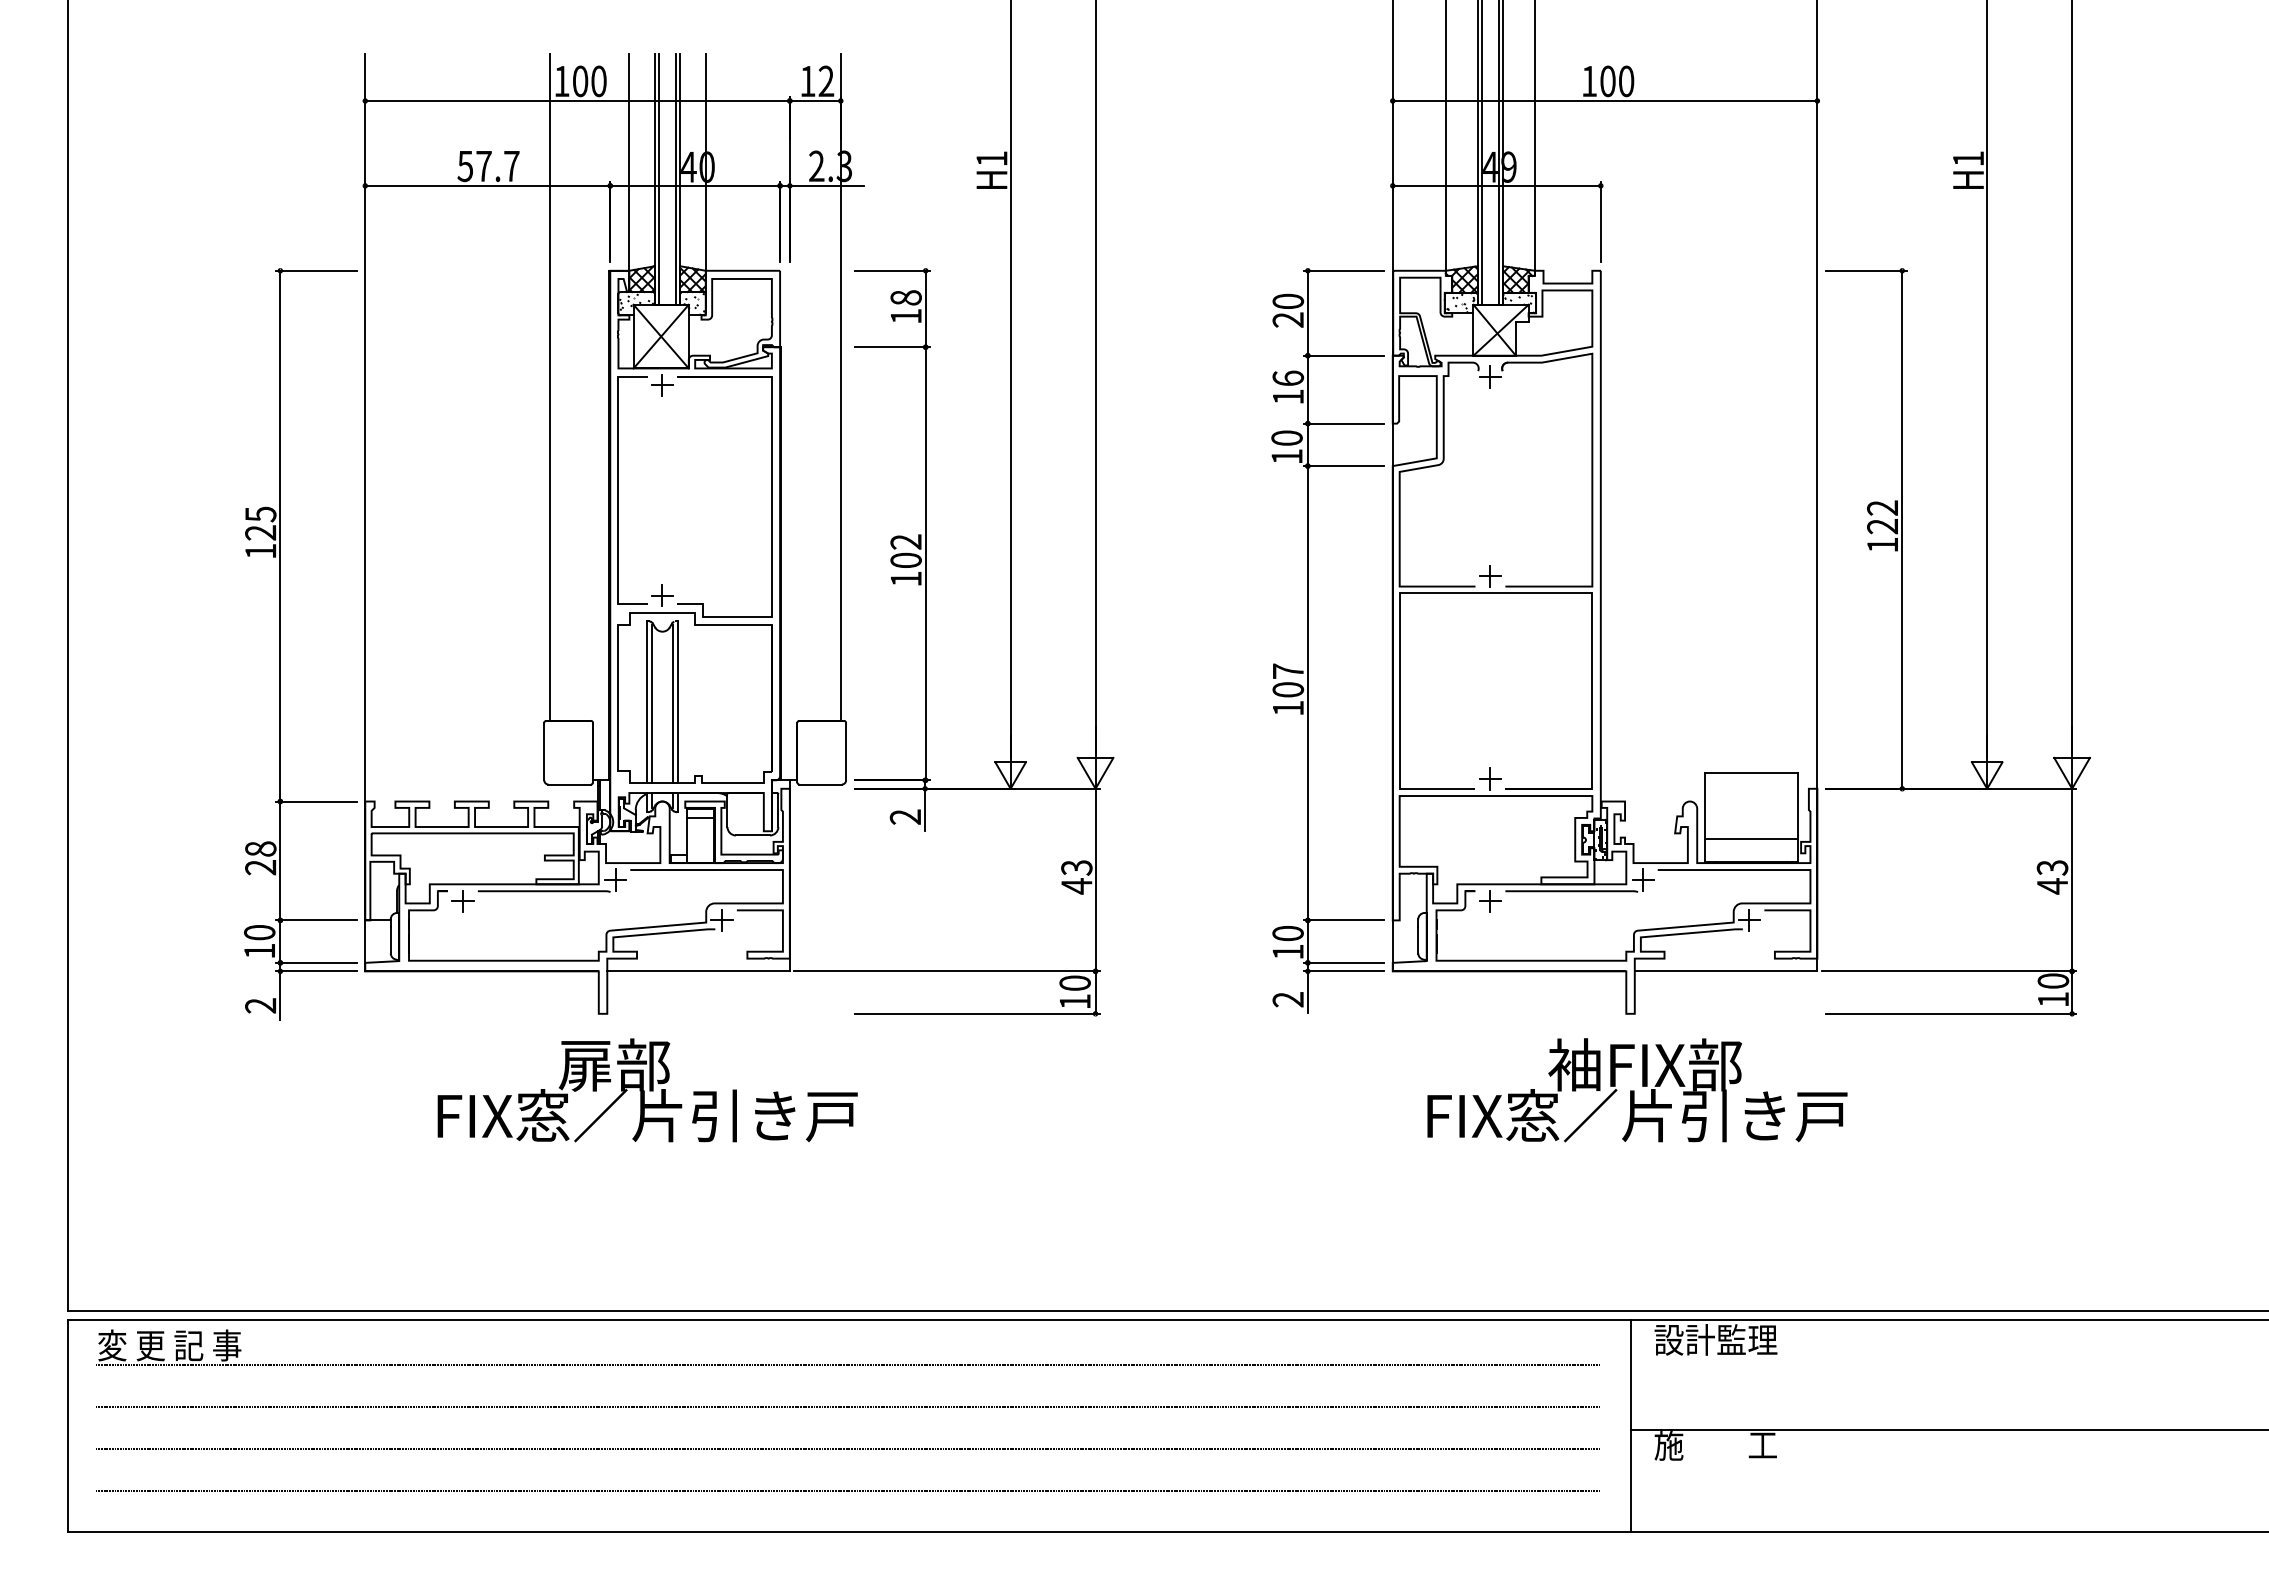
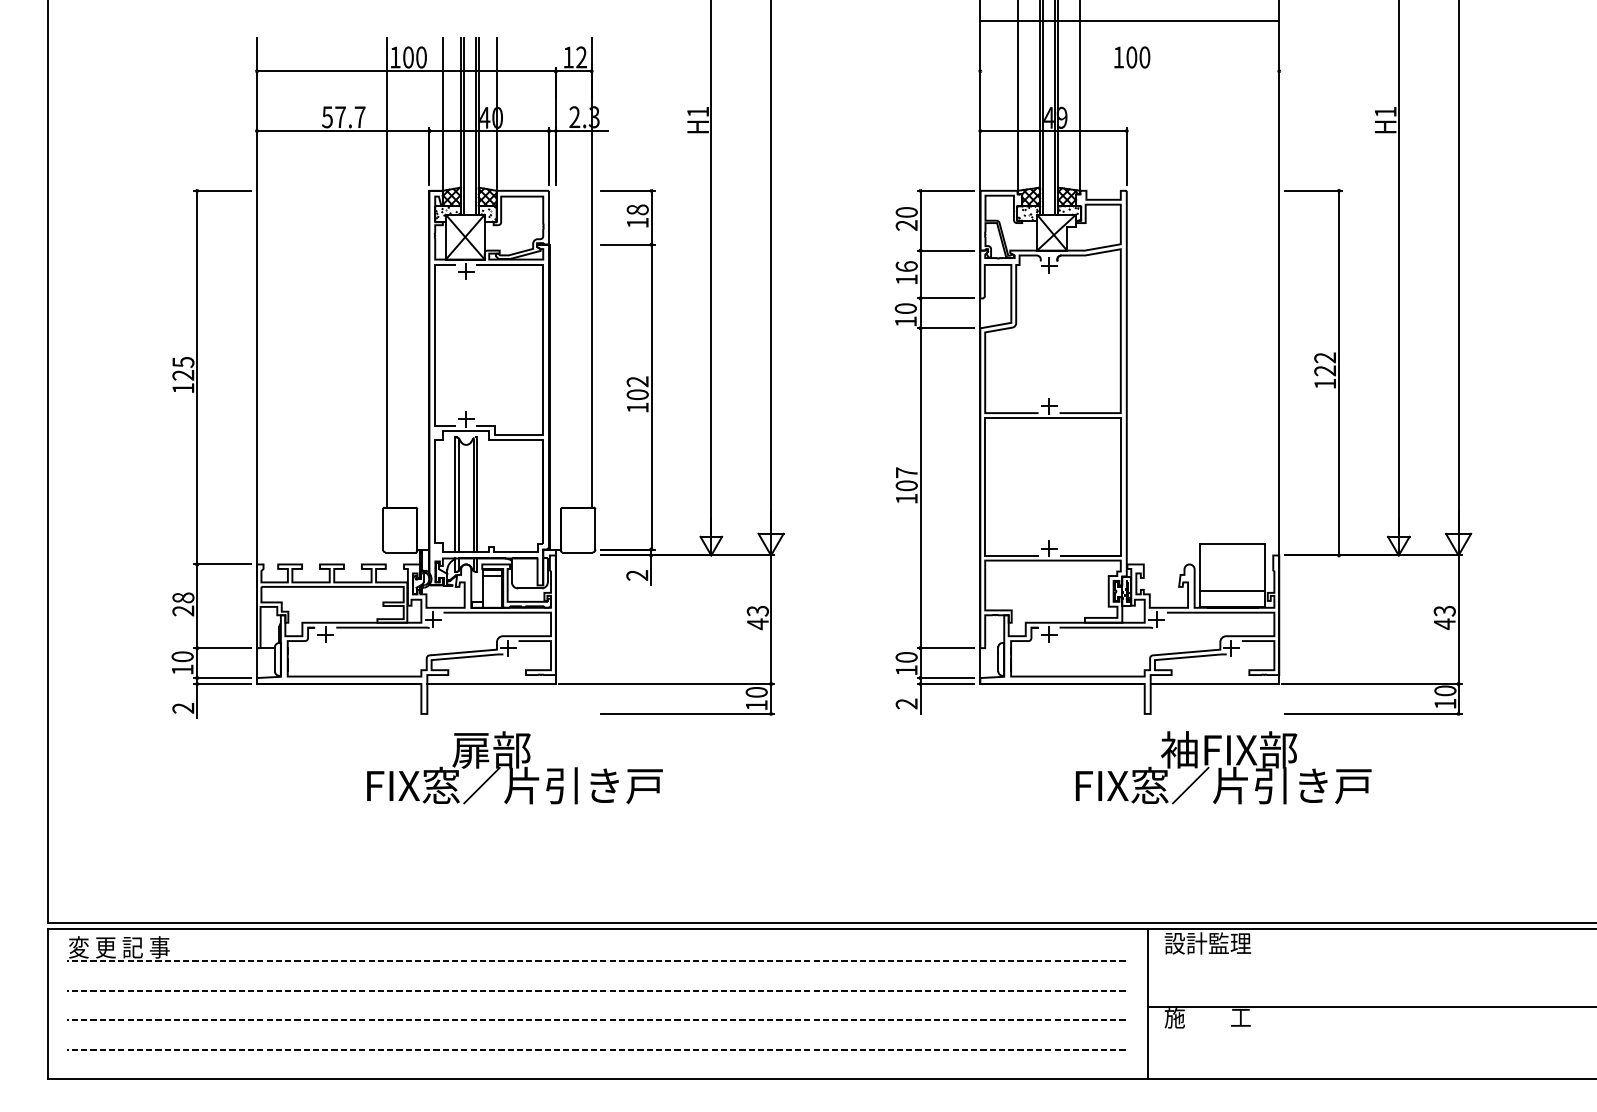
line: (1604, 100) -> (1129, 20), moved
text: (647, 1090) -> (514, 767), moved
text: (1637, 1090) -> (1223, 767), moved

